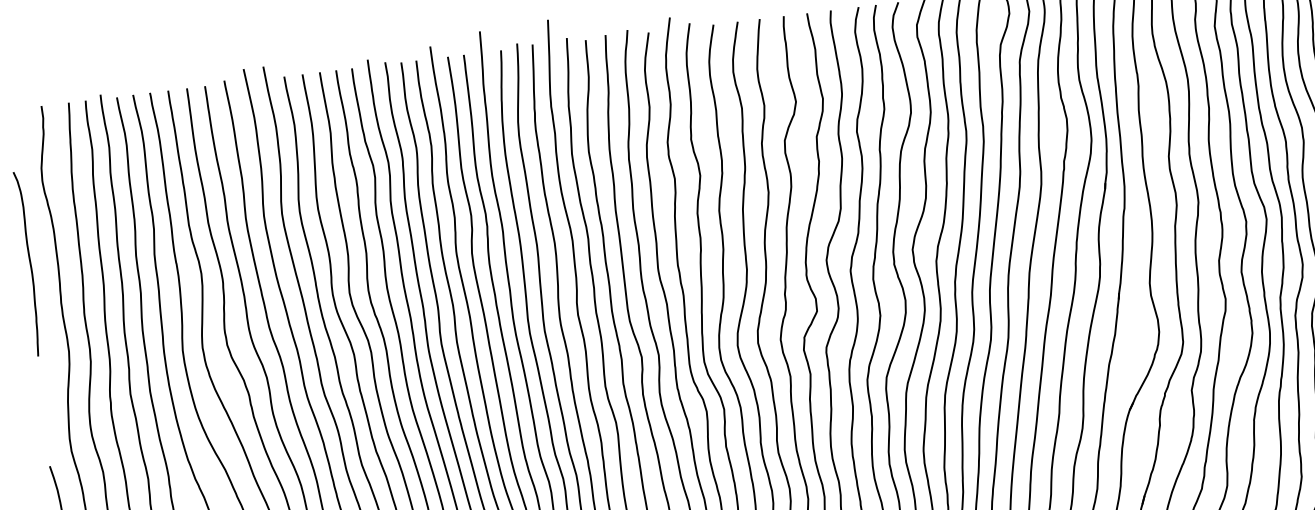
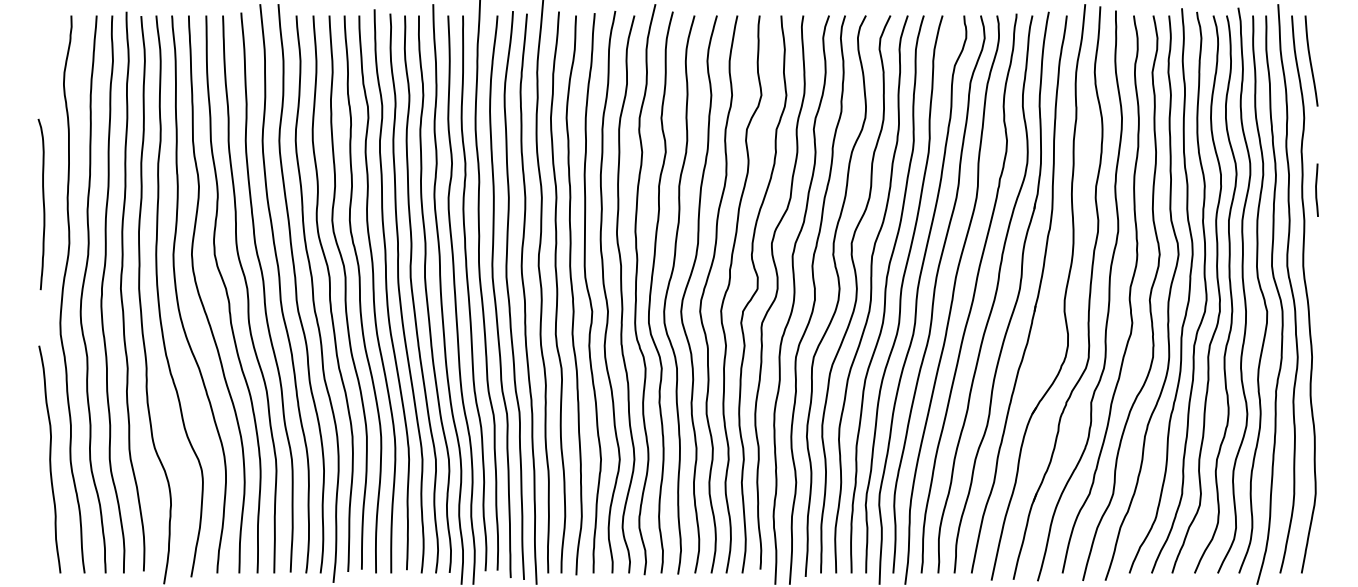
curve: (30, 263) -> (43, 204), moved

